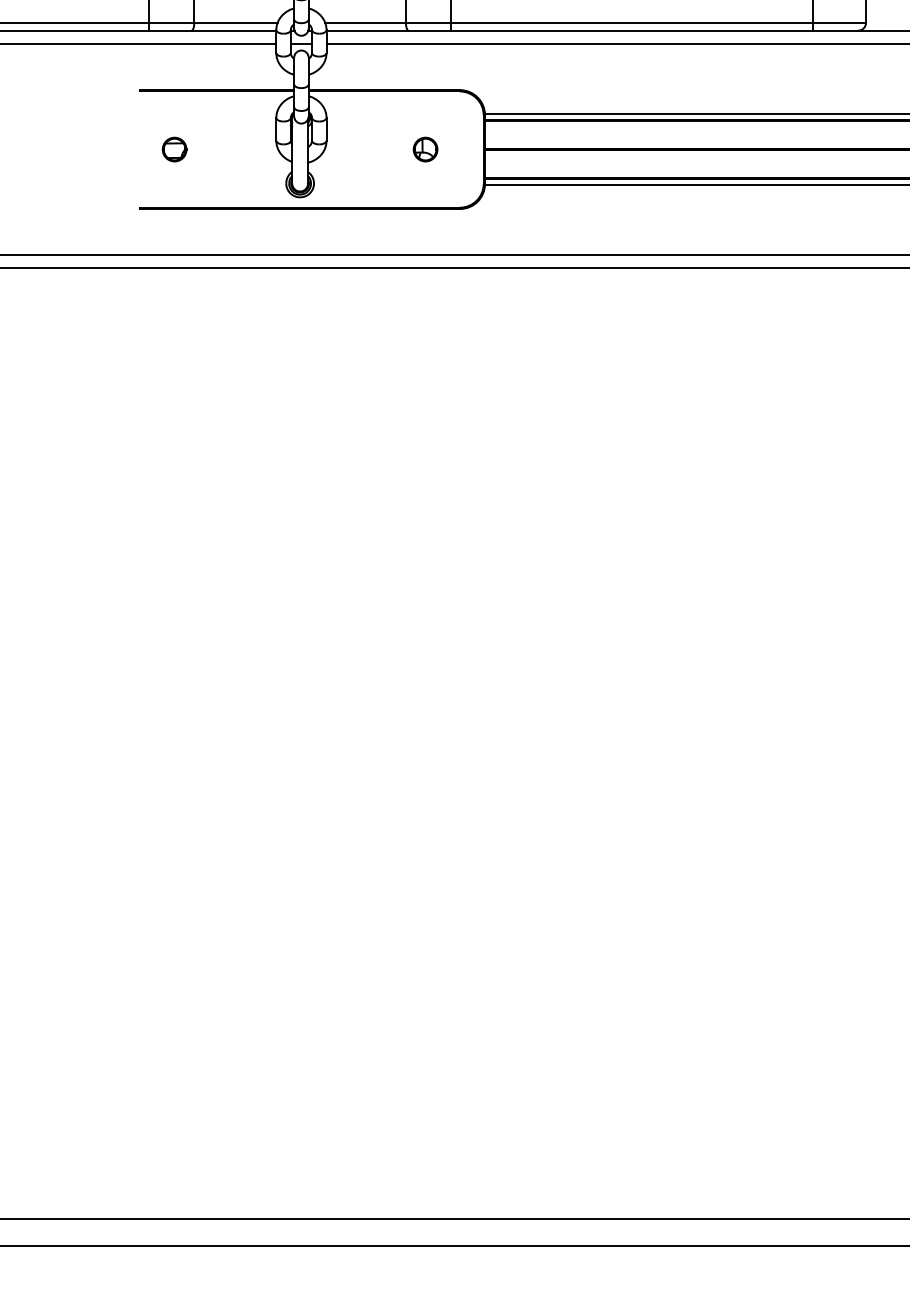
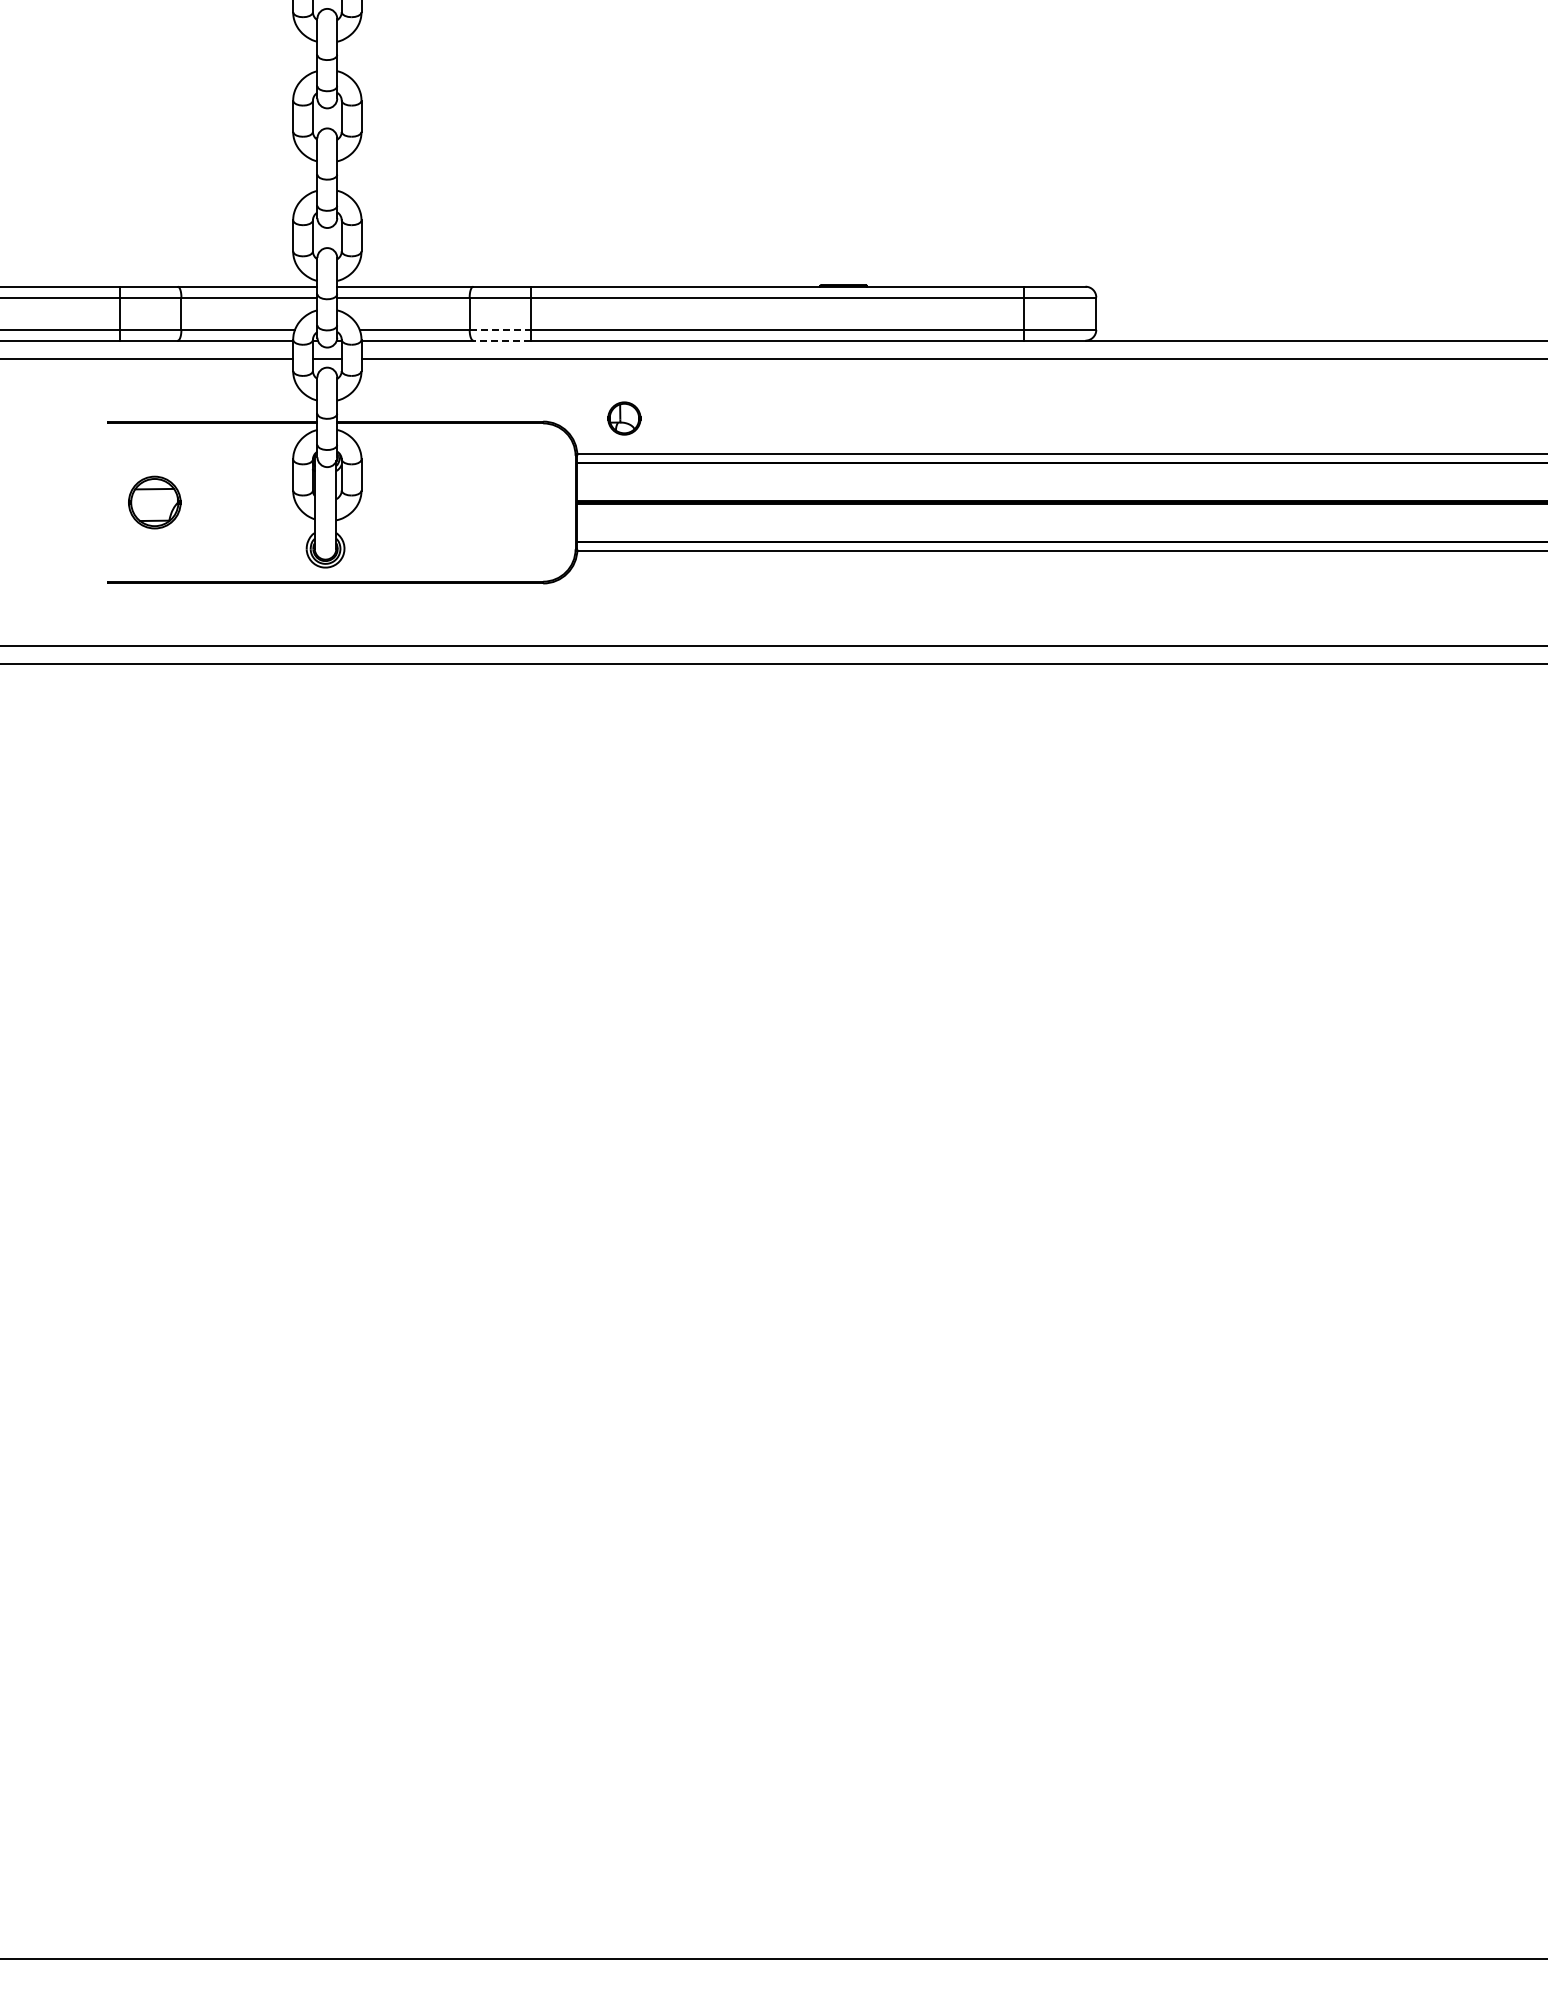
line: (428, 22) -> (500, 329), solid -> dashed
line: (430, 30) -> (502, 340), solid -> dashed
part: (174, 149) -> (154, 502), size x1.6
part: (425, 149) -> (624, 418), moved

